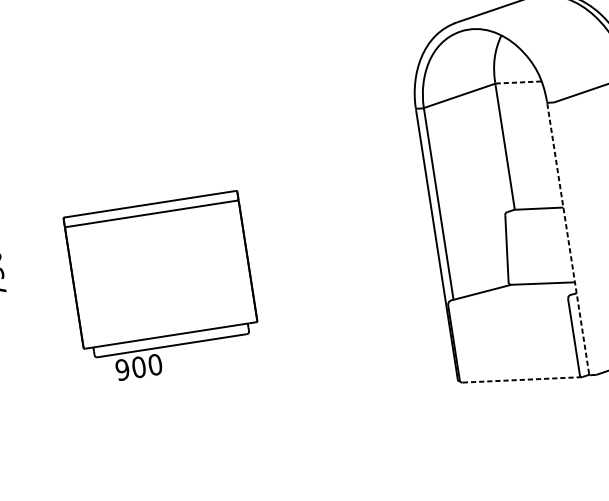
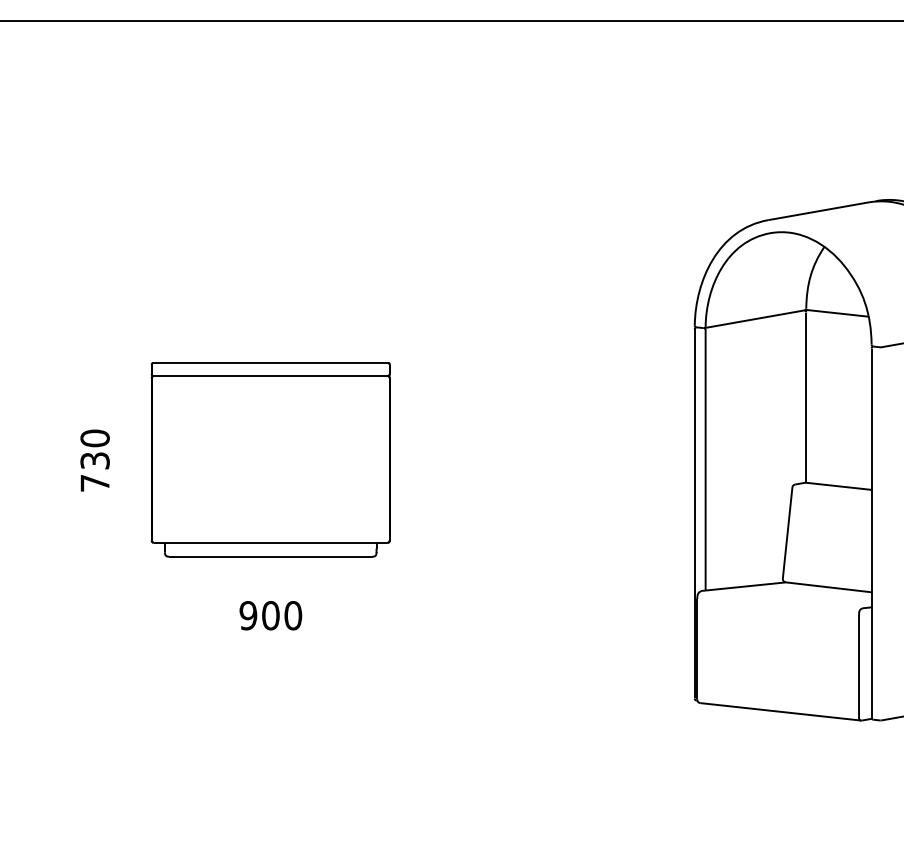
line: (517, 82) -> (836, 313), dashed -> solid
line: (568, 238) -> (871, 532), dashed -> solid
part: (161, 274) -> (270, 459), moved
line: (521, 379) -> (780, 711), dashed -> solid

